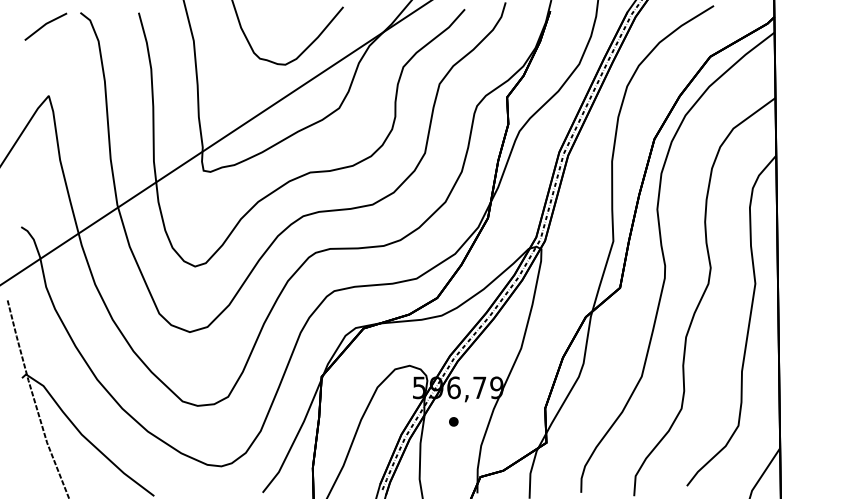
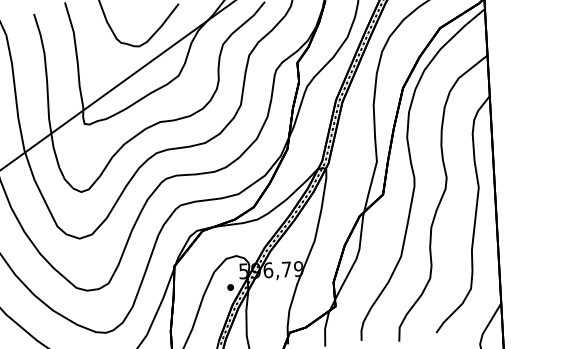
part: (453, 421) -> (230, 287), moved

